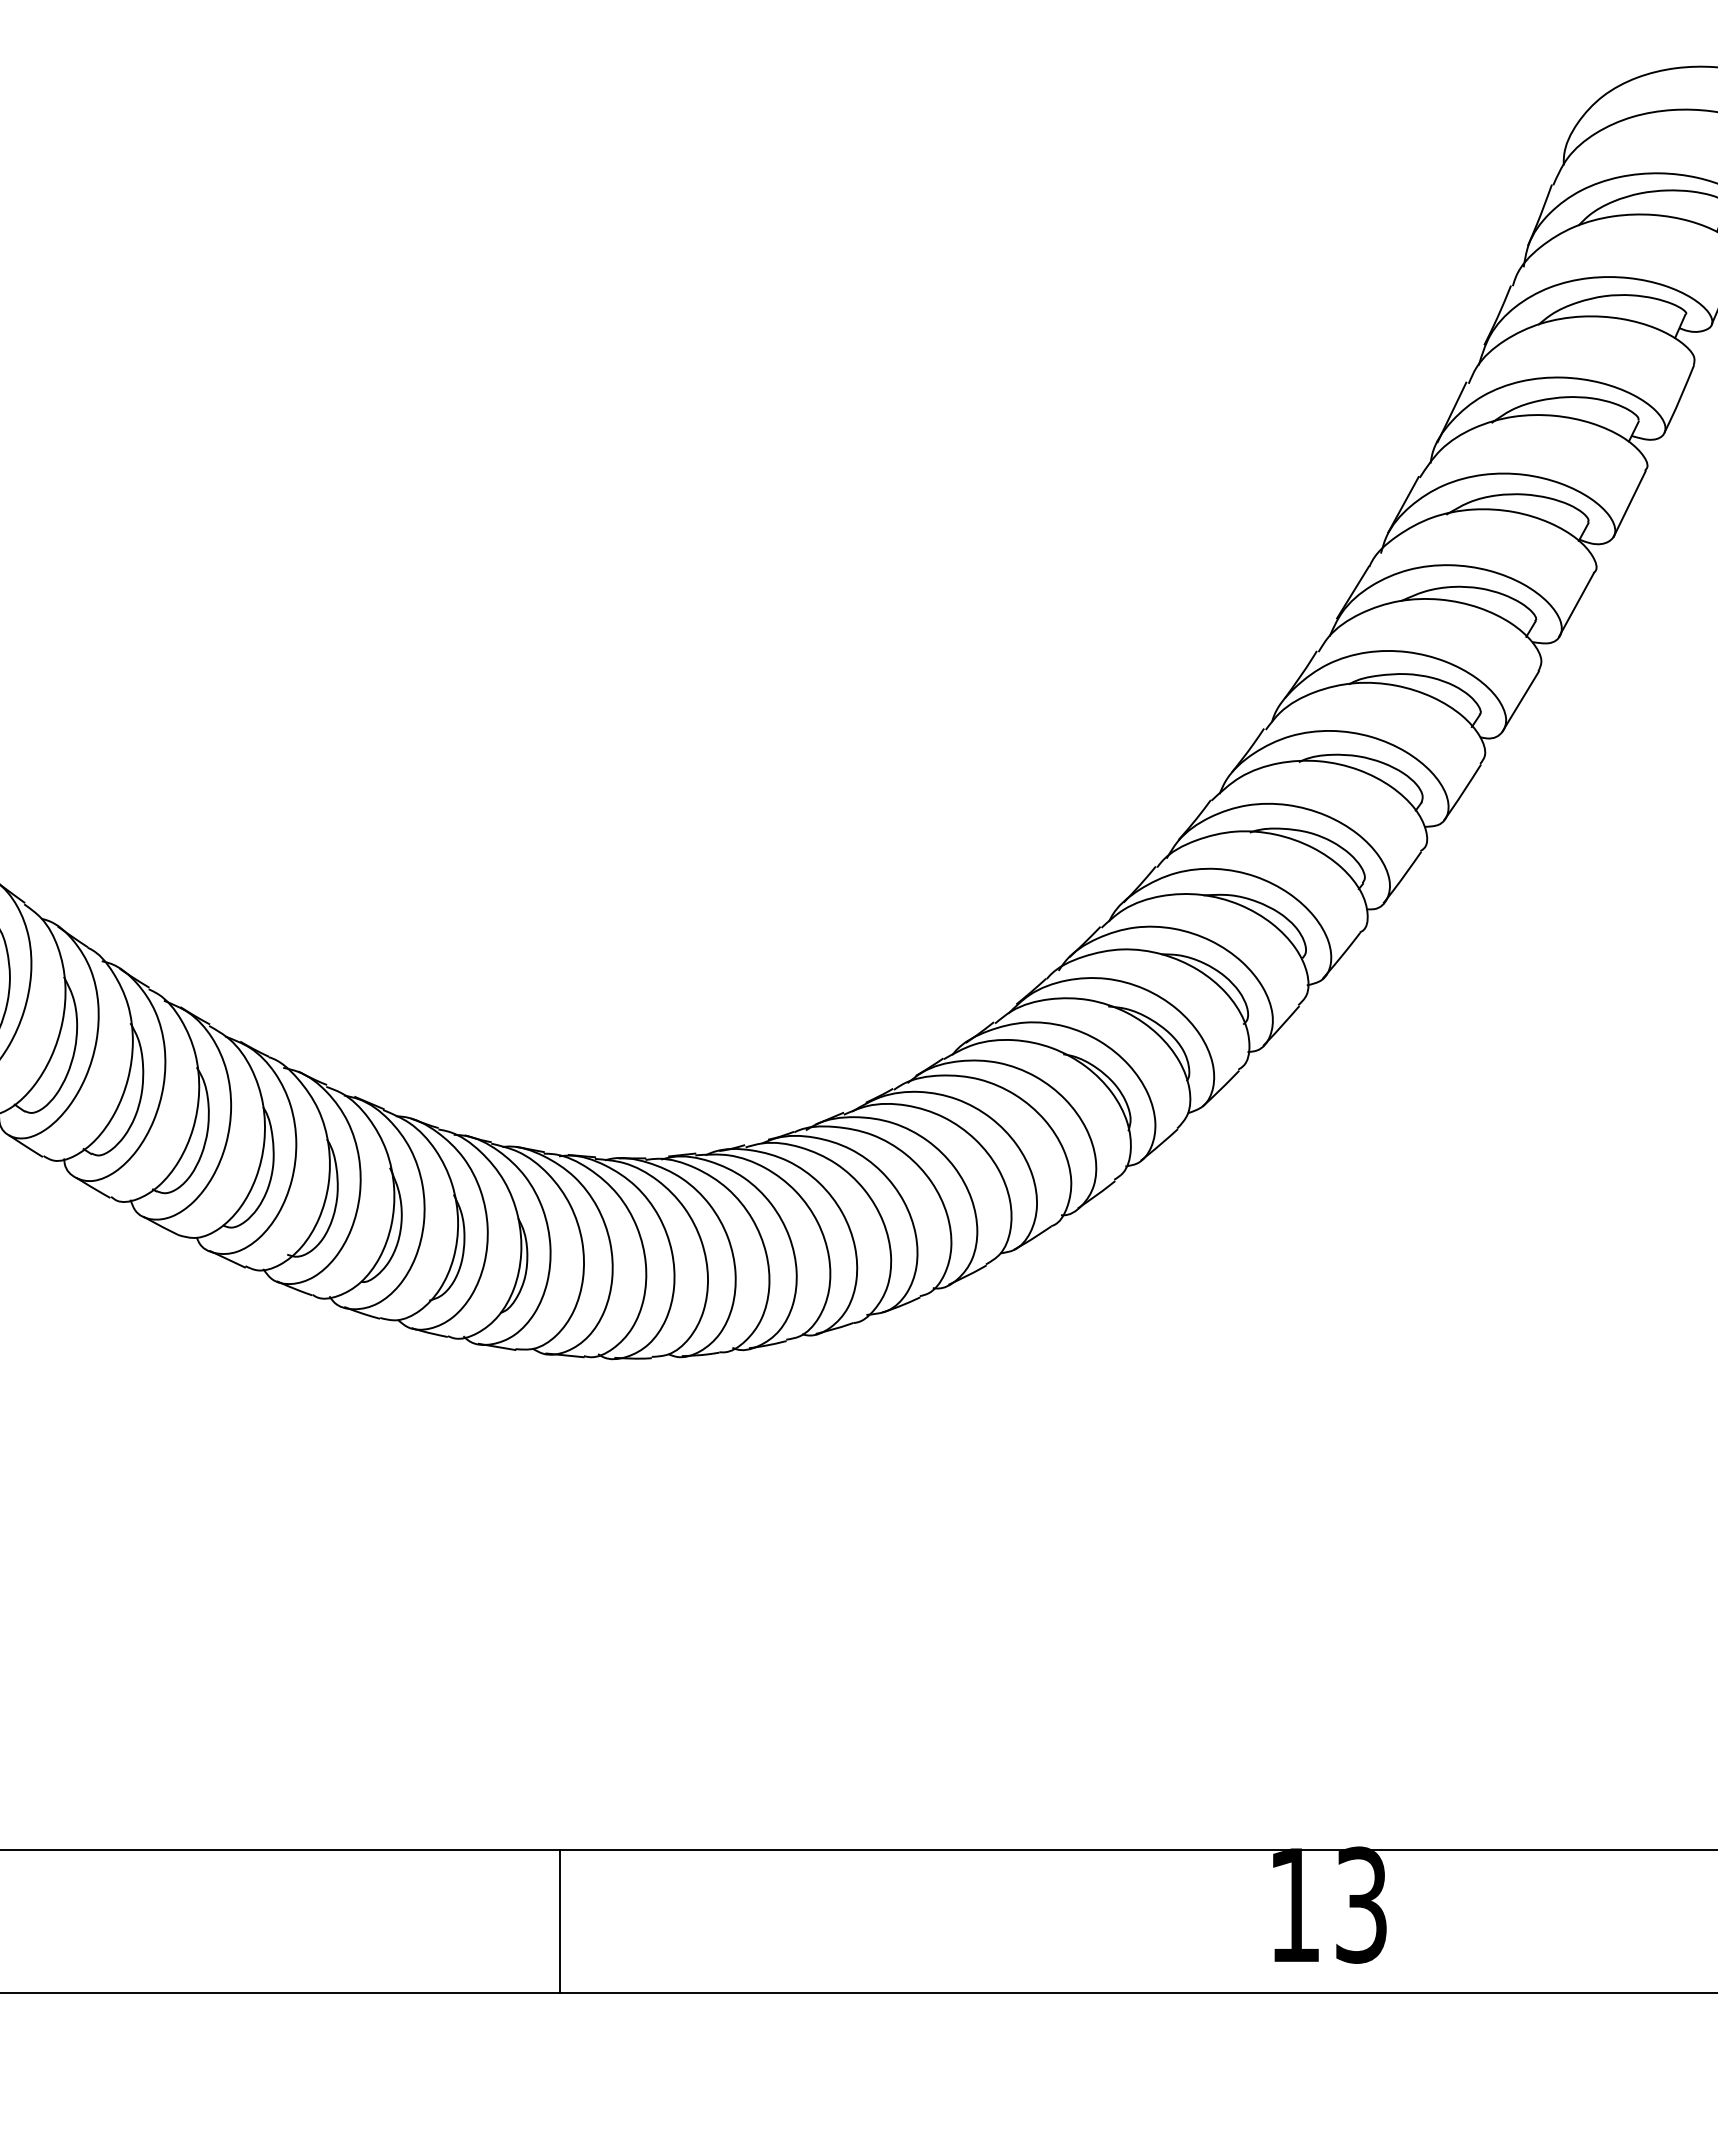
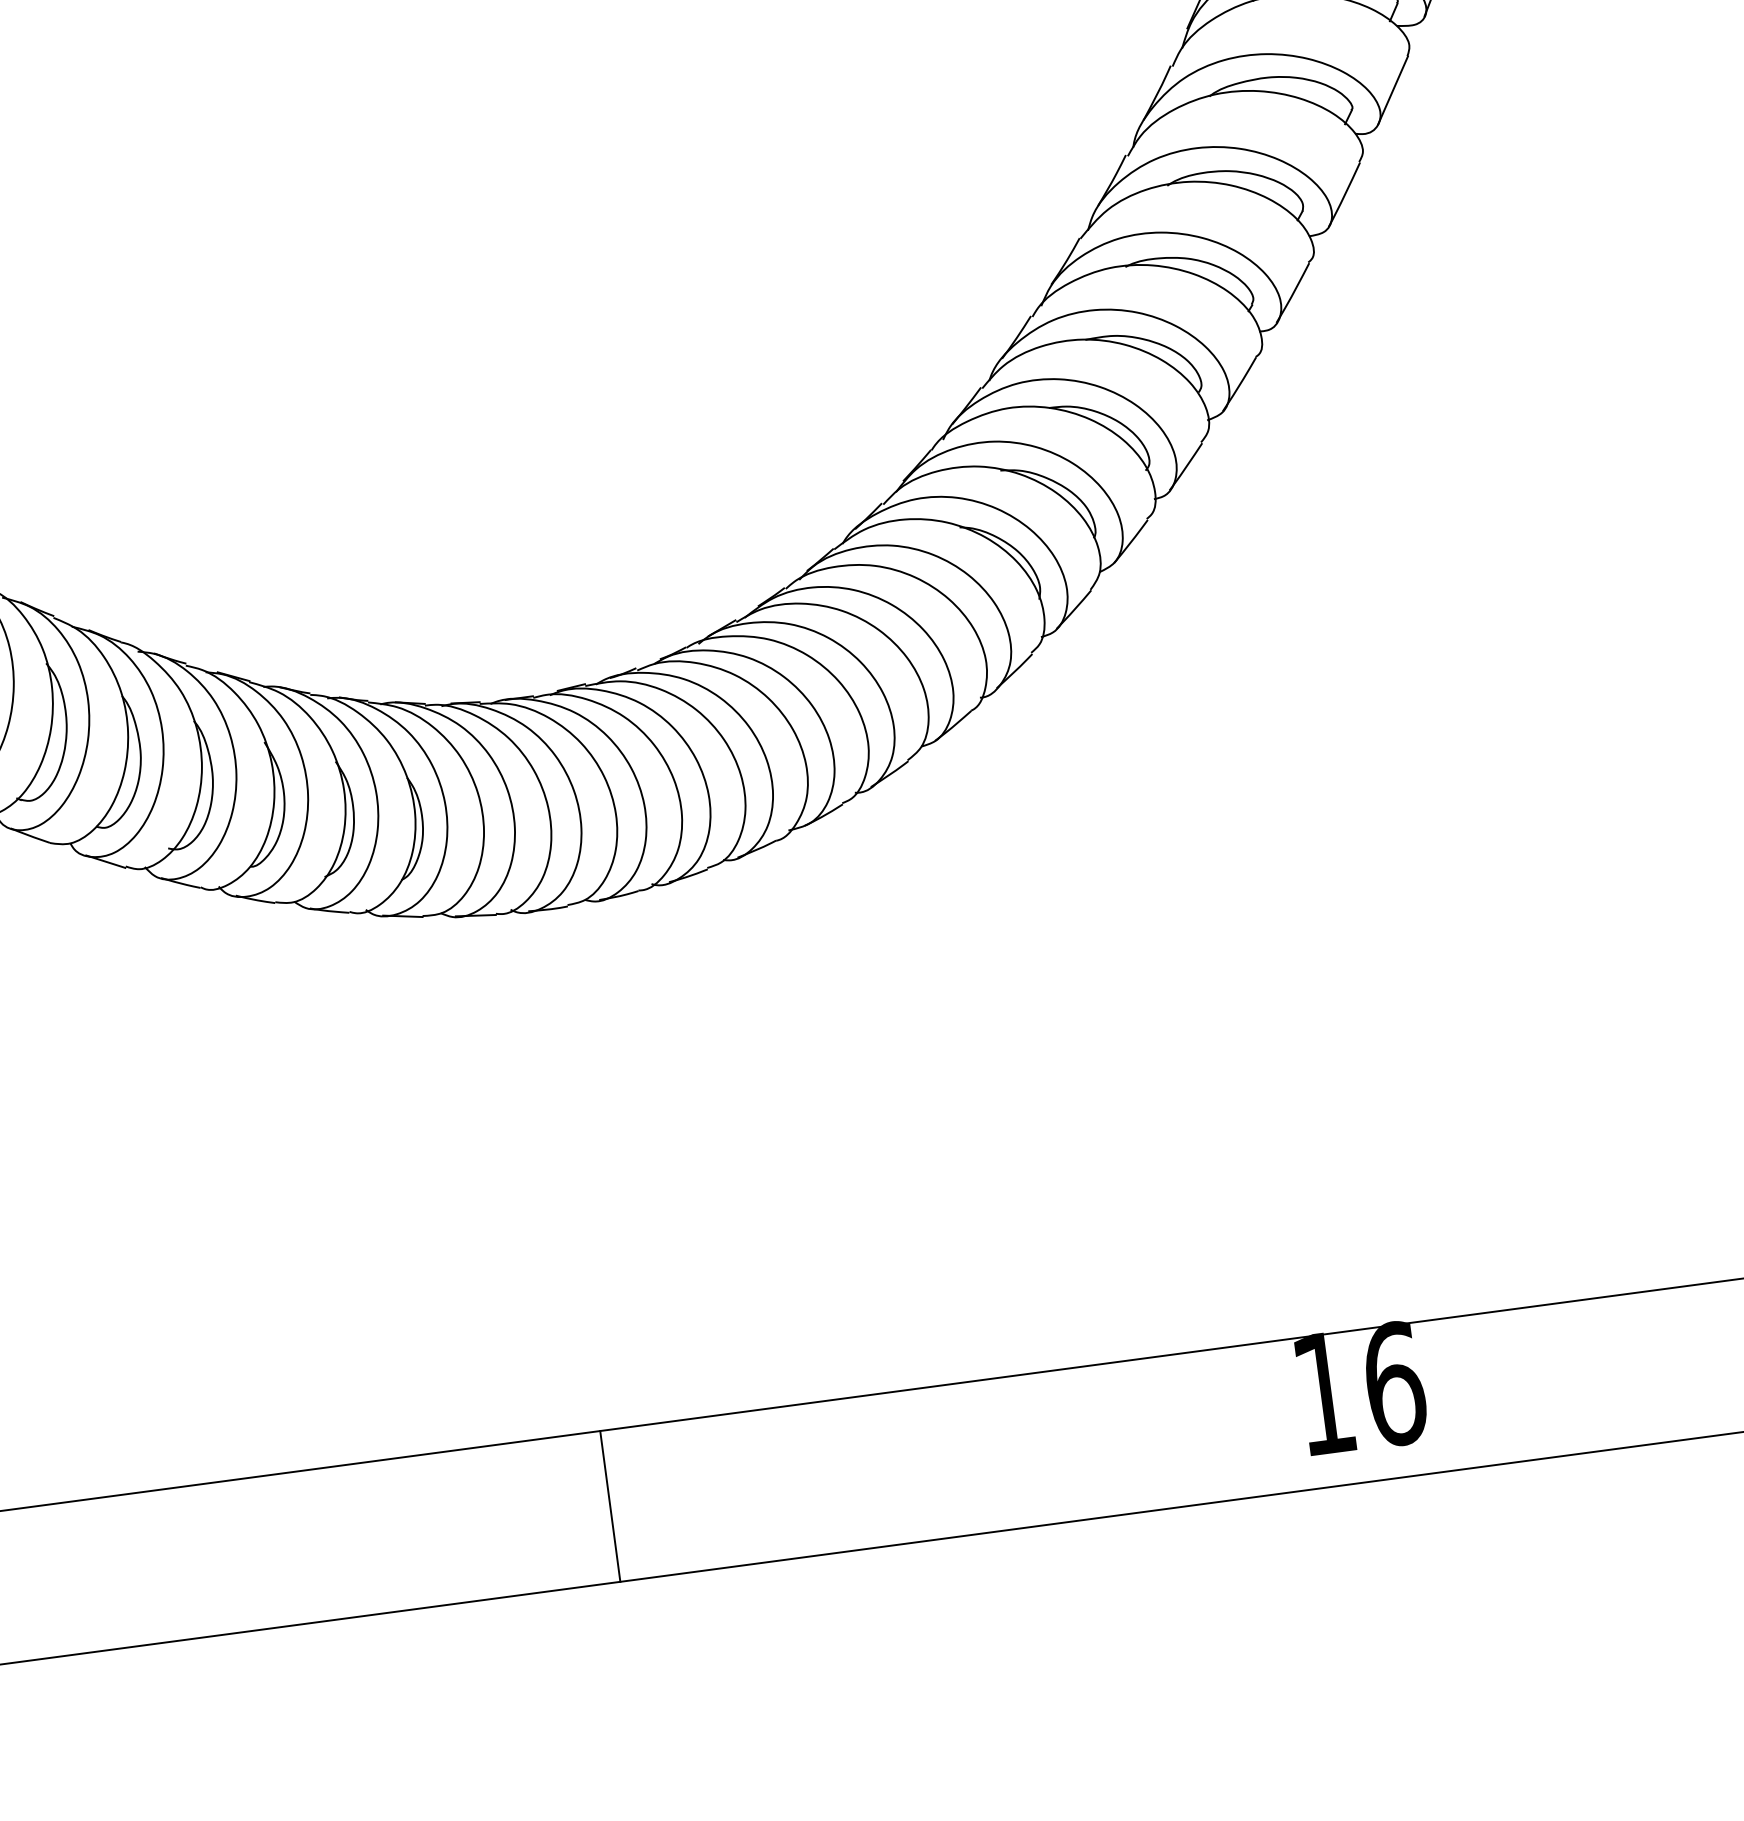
text: (1361, 1904) -> (1394, 1383), 13 -> 16
line: (559, 1921) -> (609, 1506), moved

